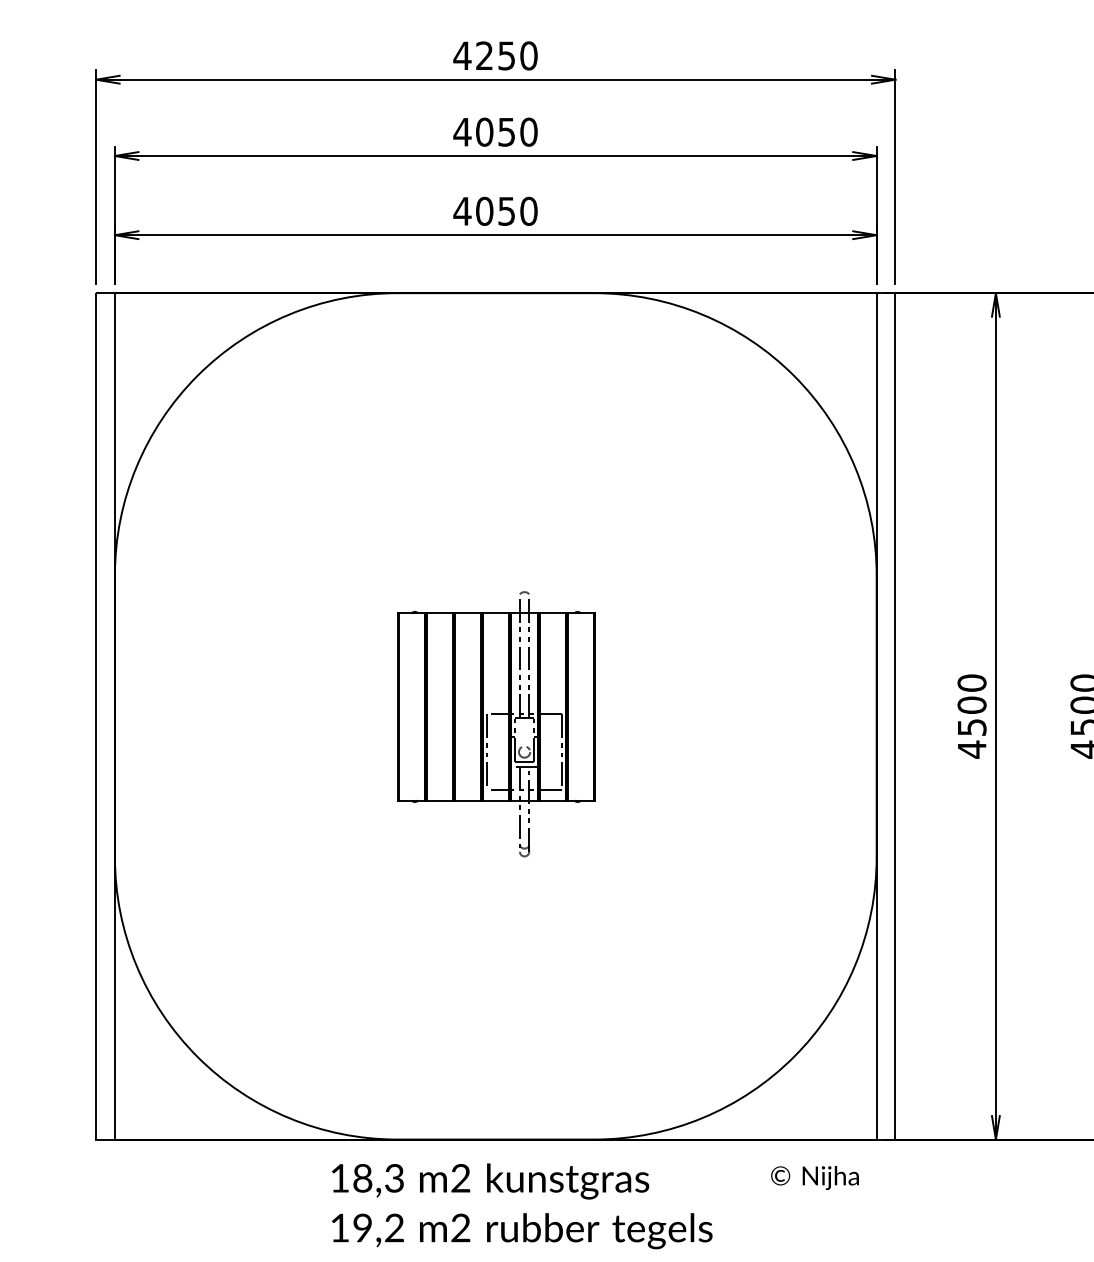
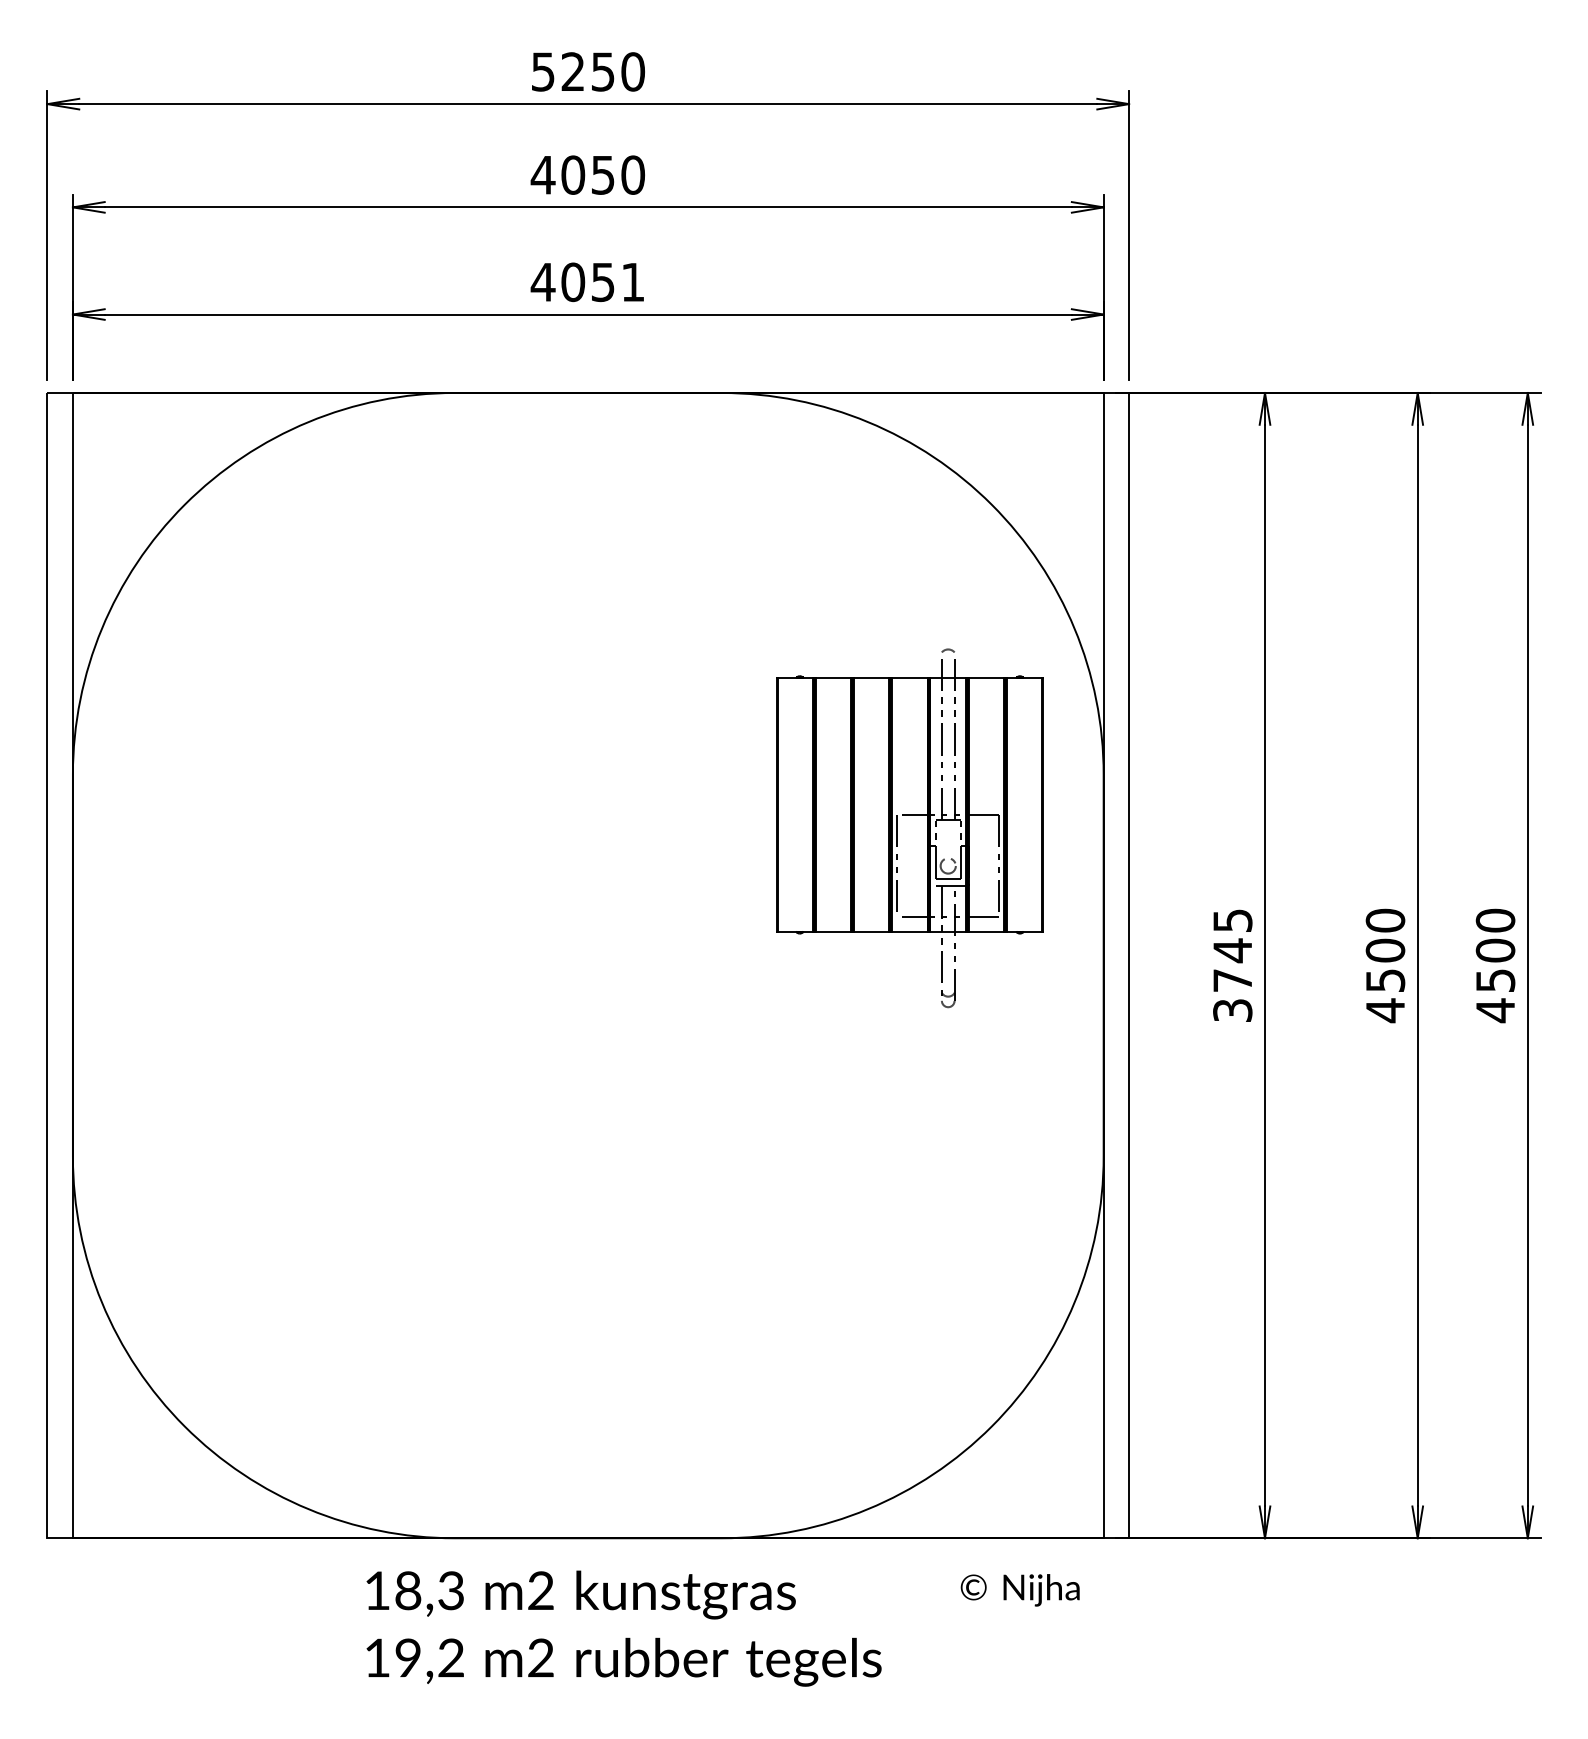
text: (461, 55) -> (542, 71), 4250 -> 5250
text: (529, 211) -> (633, 282), 4050 -> 4051
text: (971, 716) -> (1232, 965), 4500 -> 3745
part: (495, 724) -> (909, 828), moved

